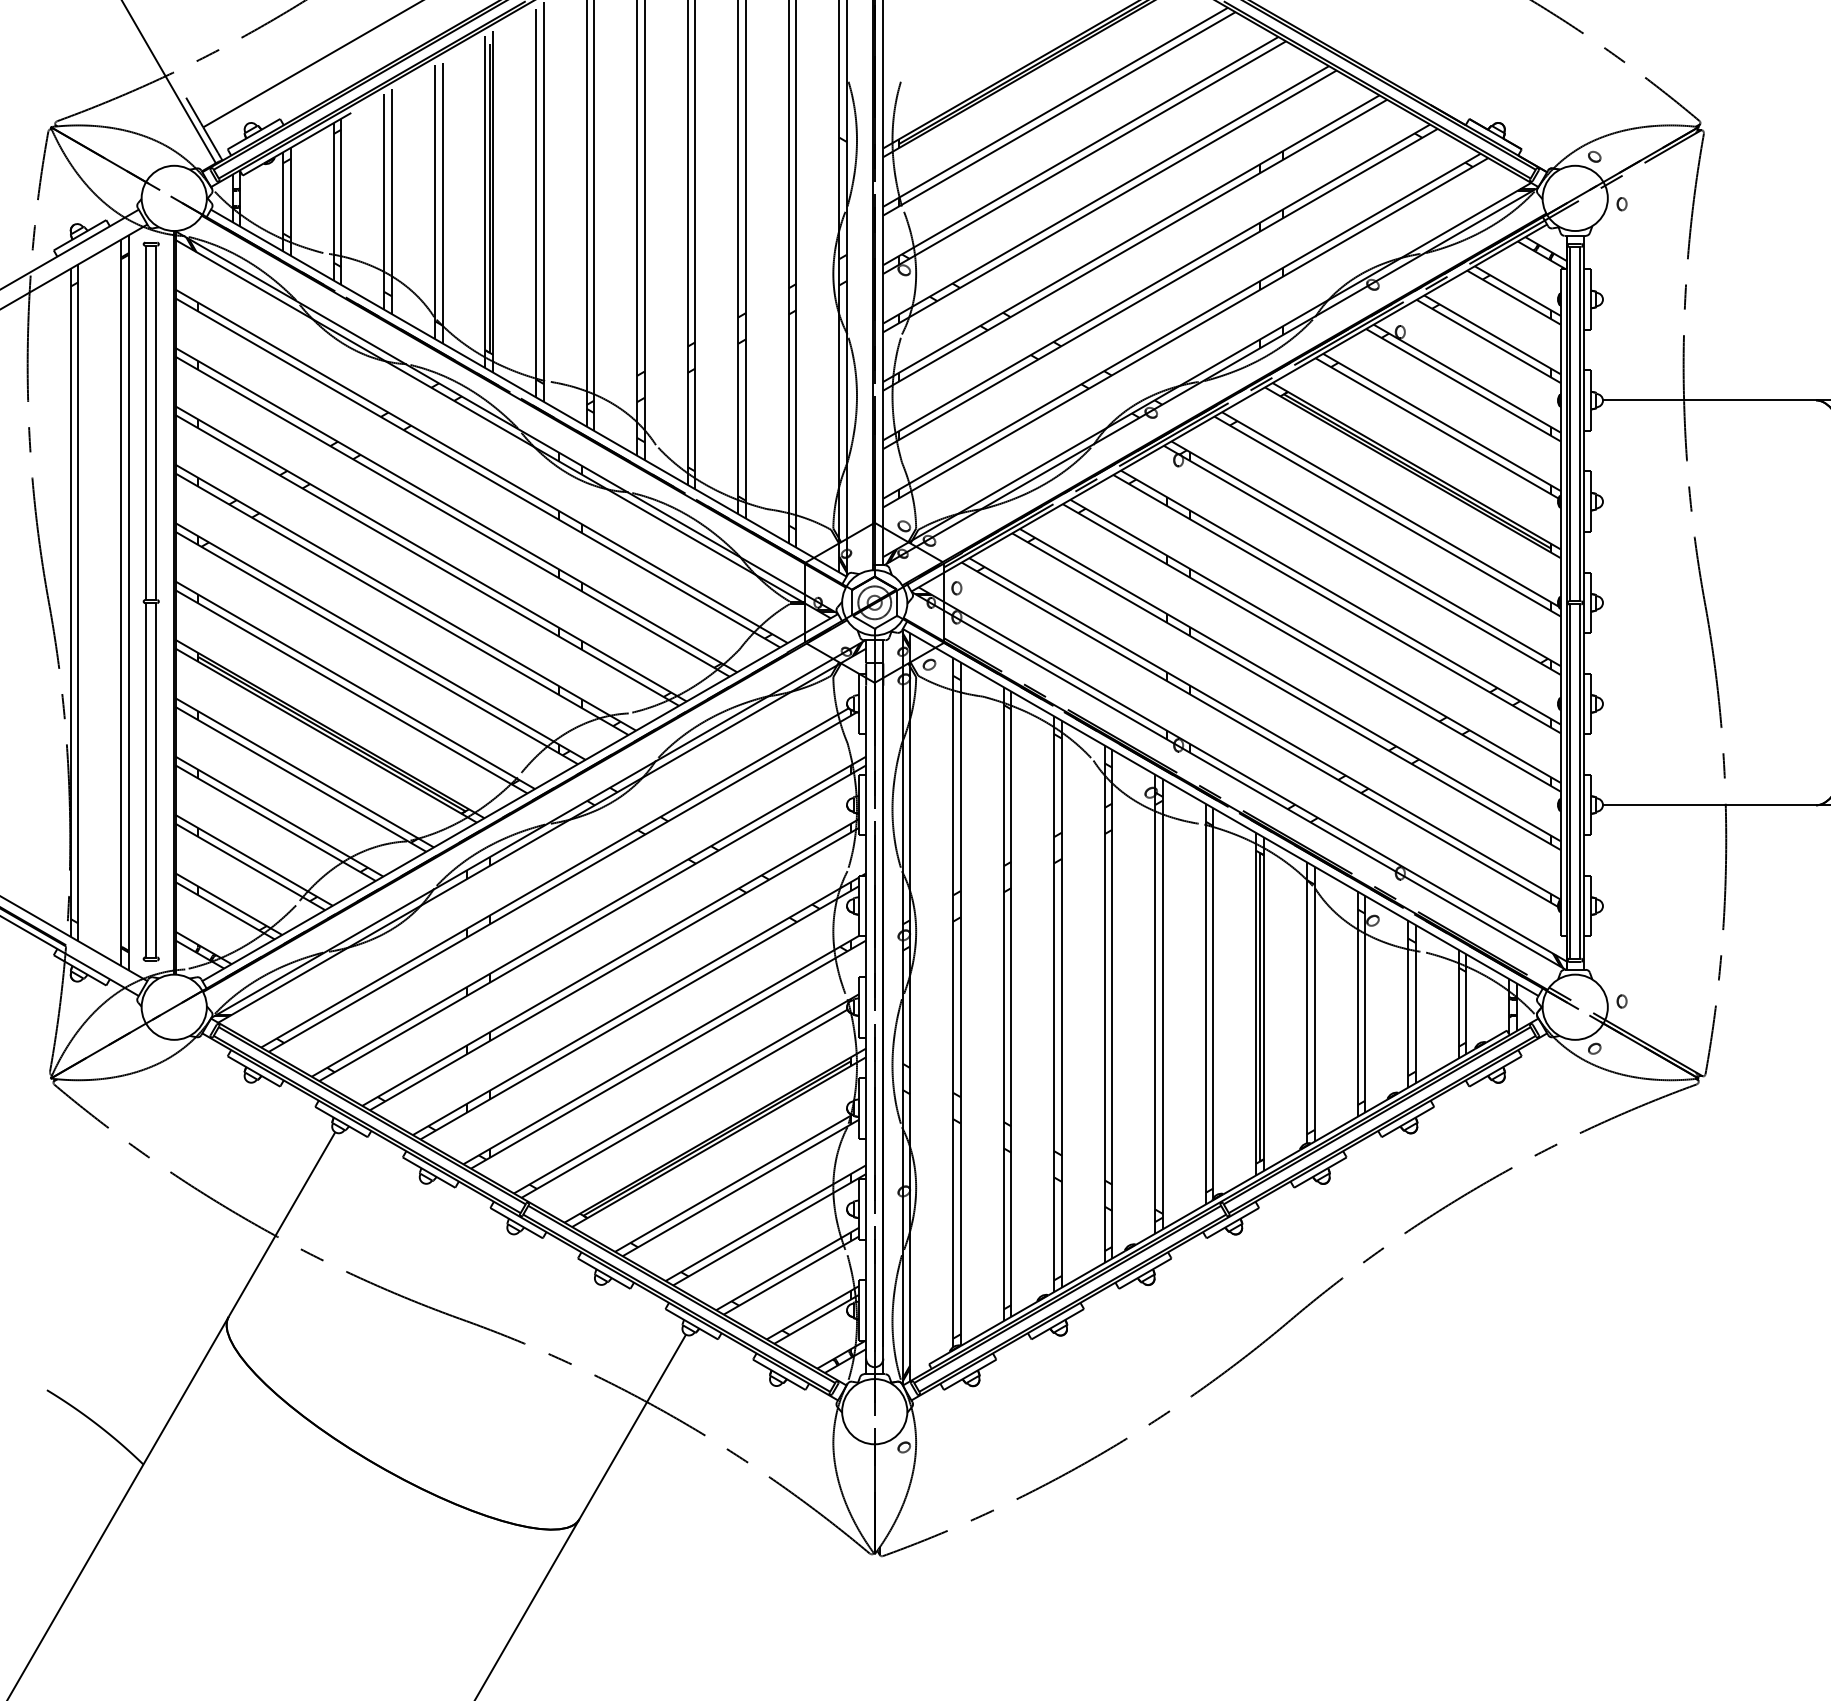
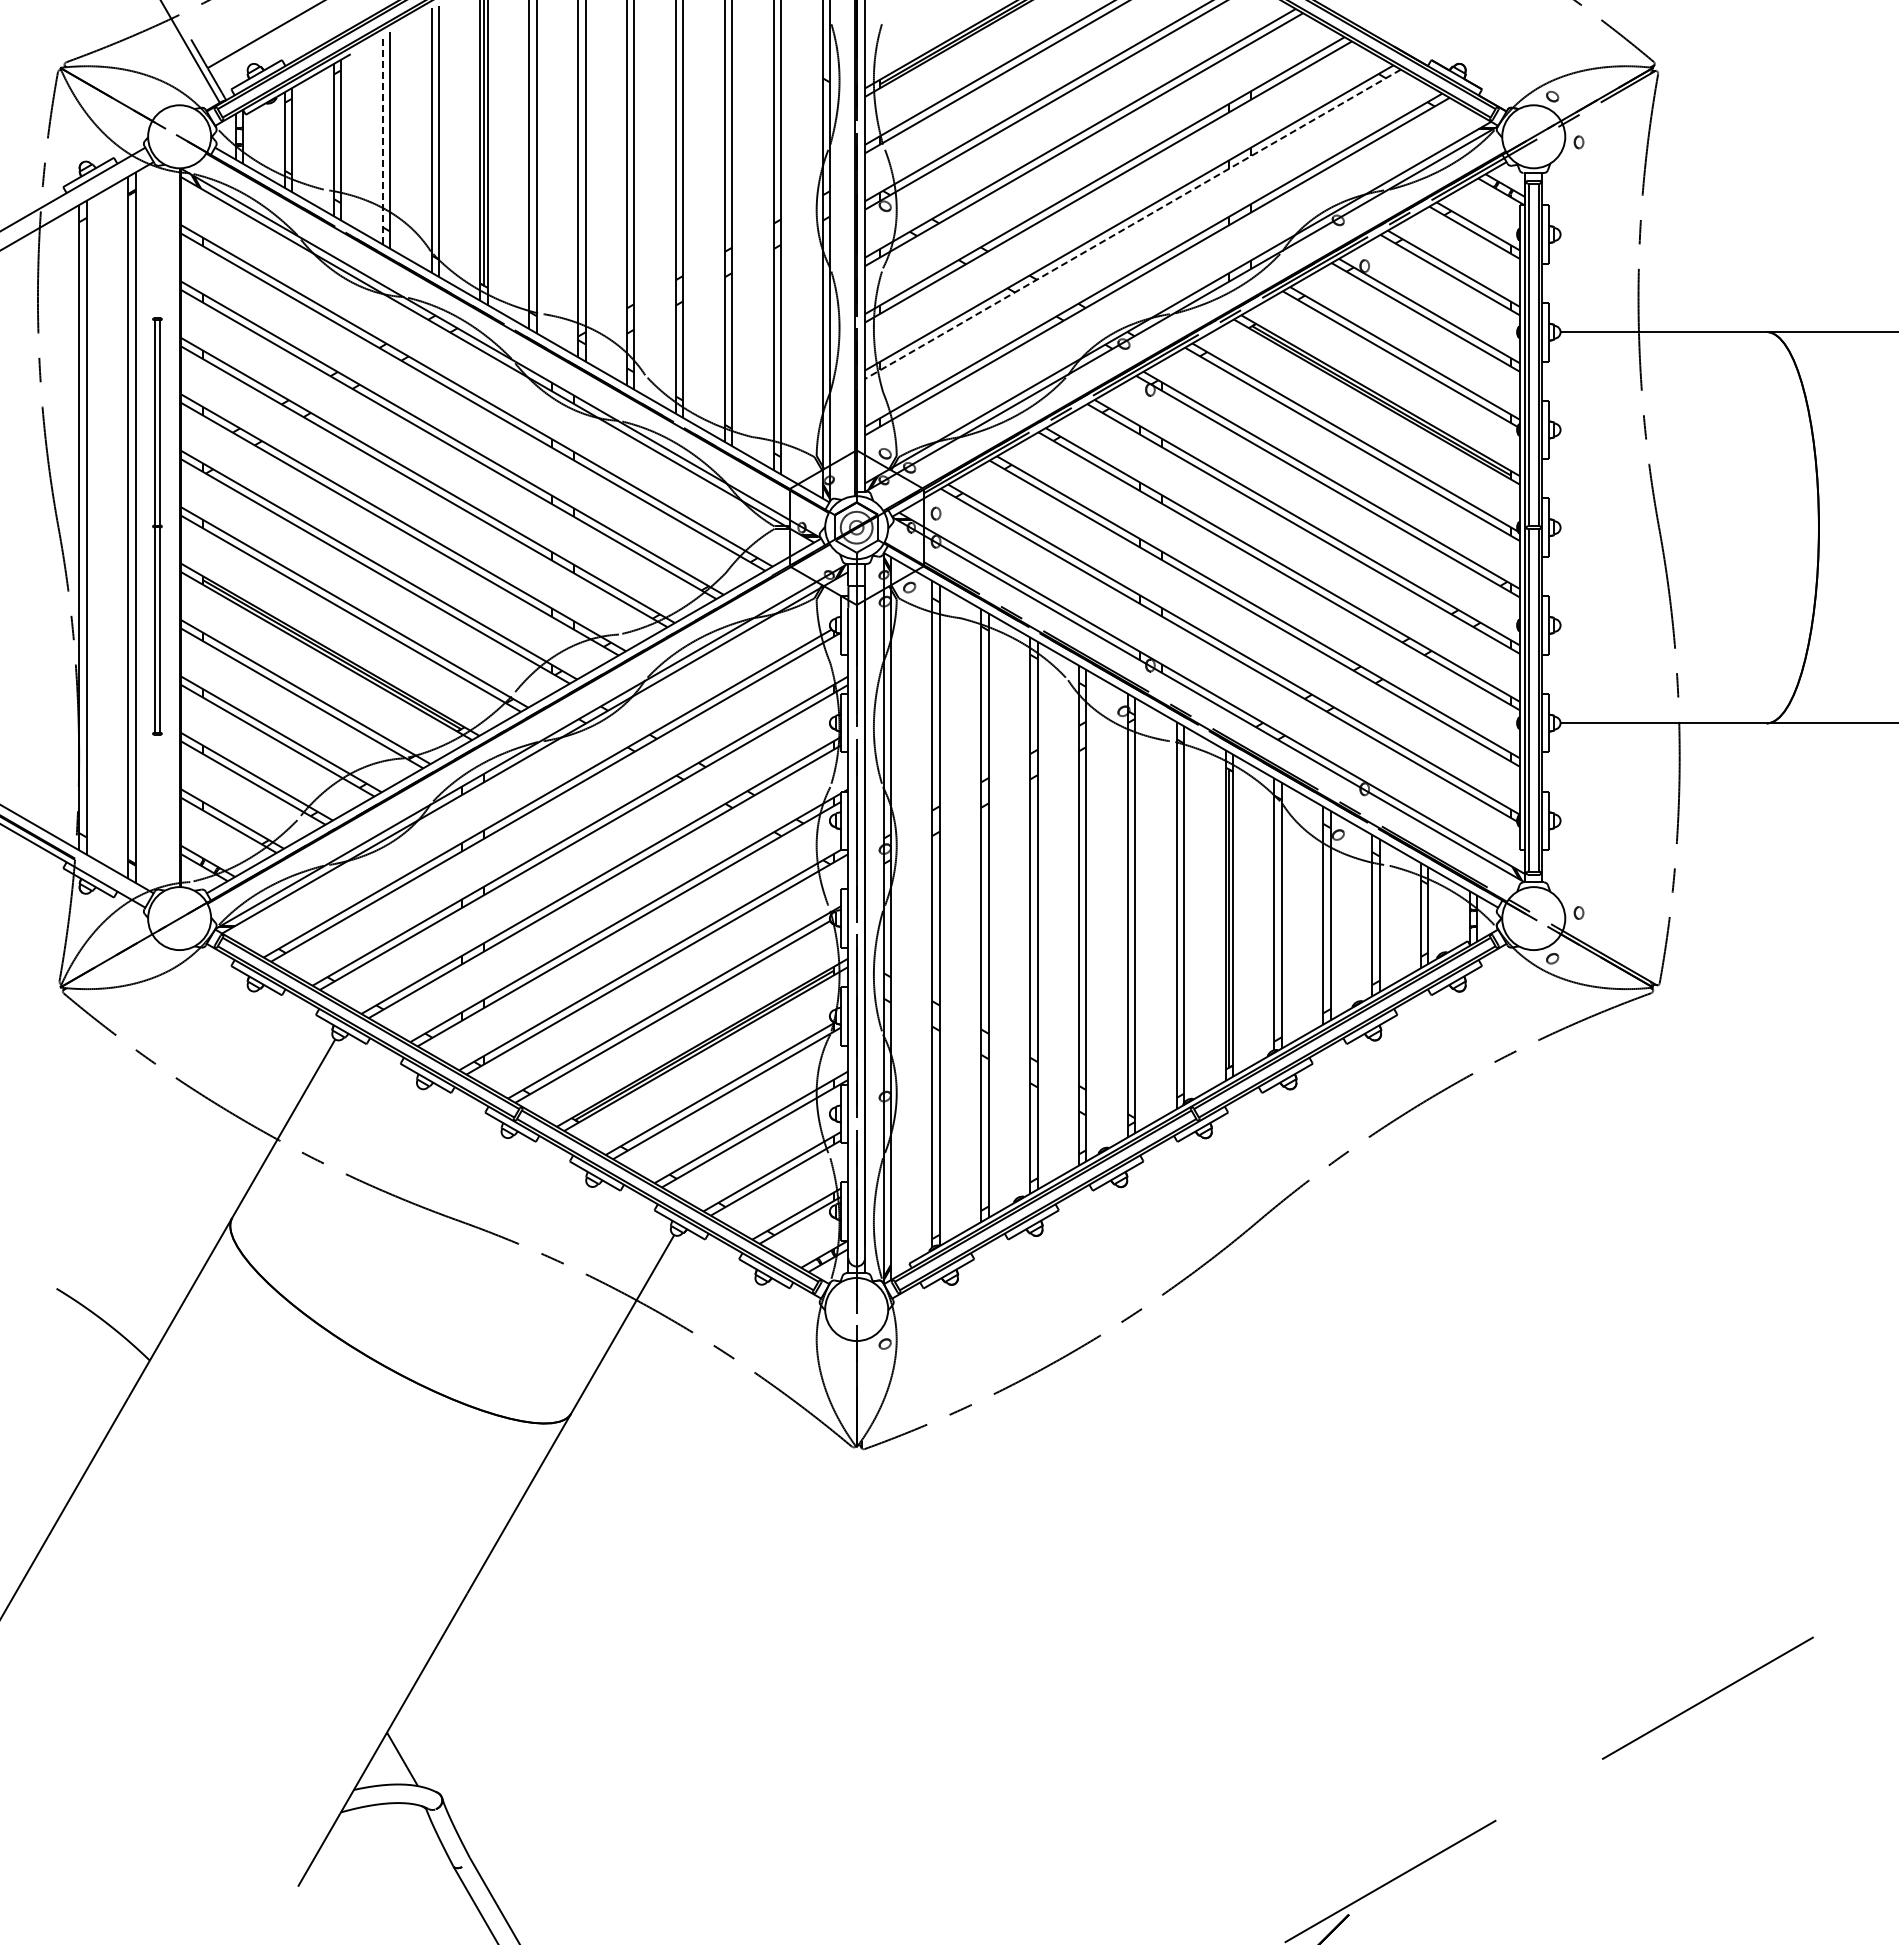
line: (384, 201) -> (382, 139), solid -> dashed
line: (1160, 289) -> (1132, 224), solid -> dashed
part: (151, 601) -> (157, 526), size x0.6

